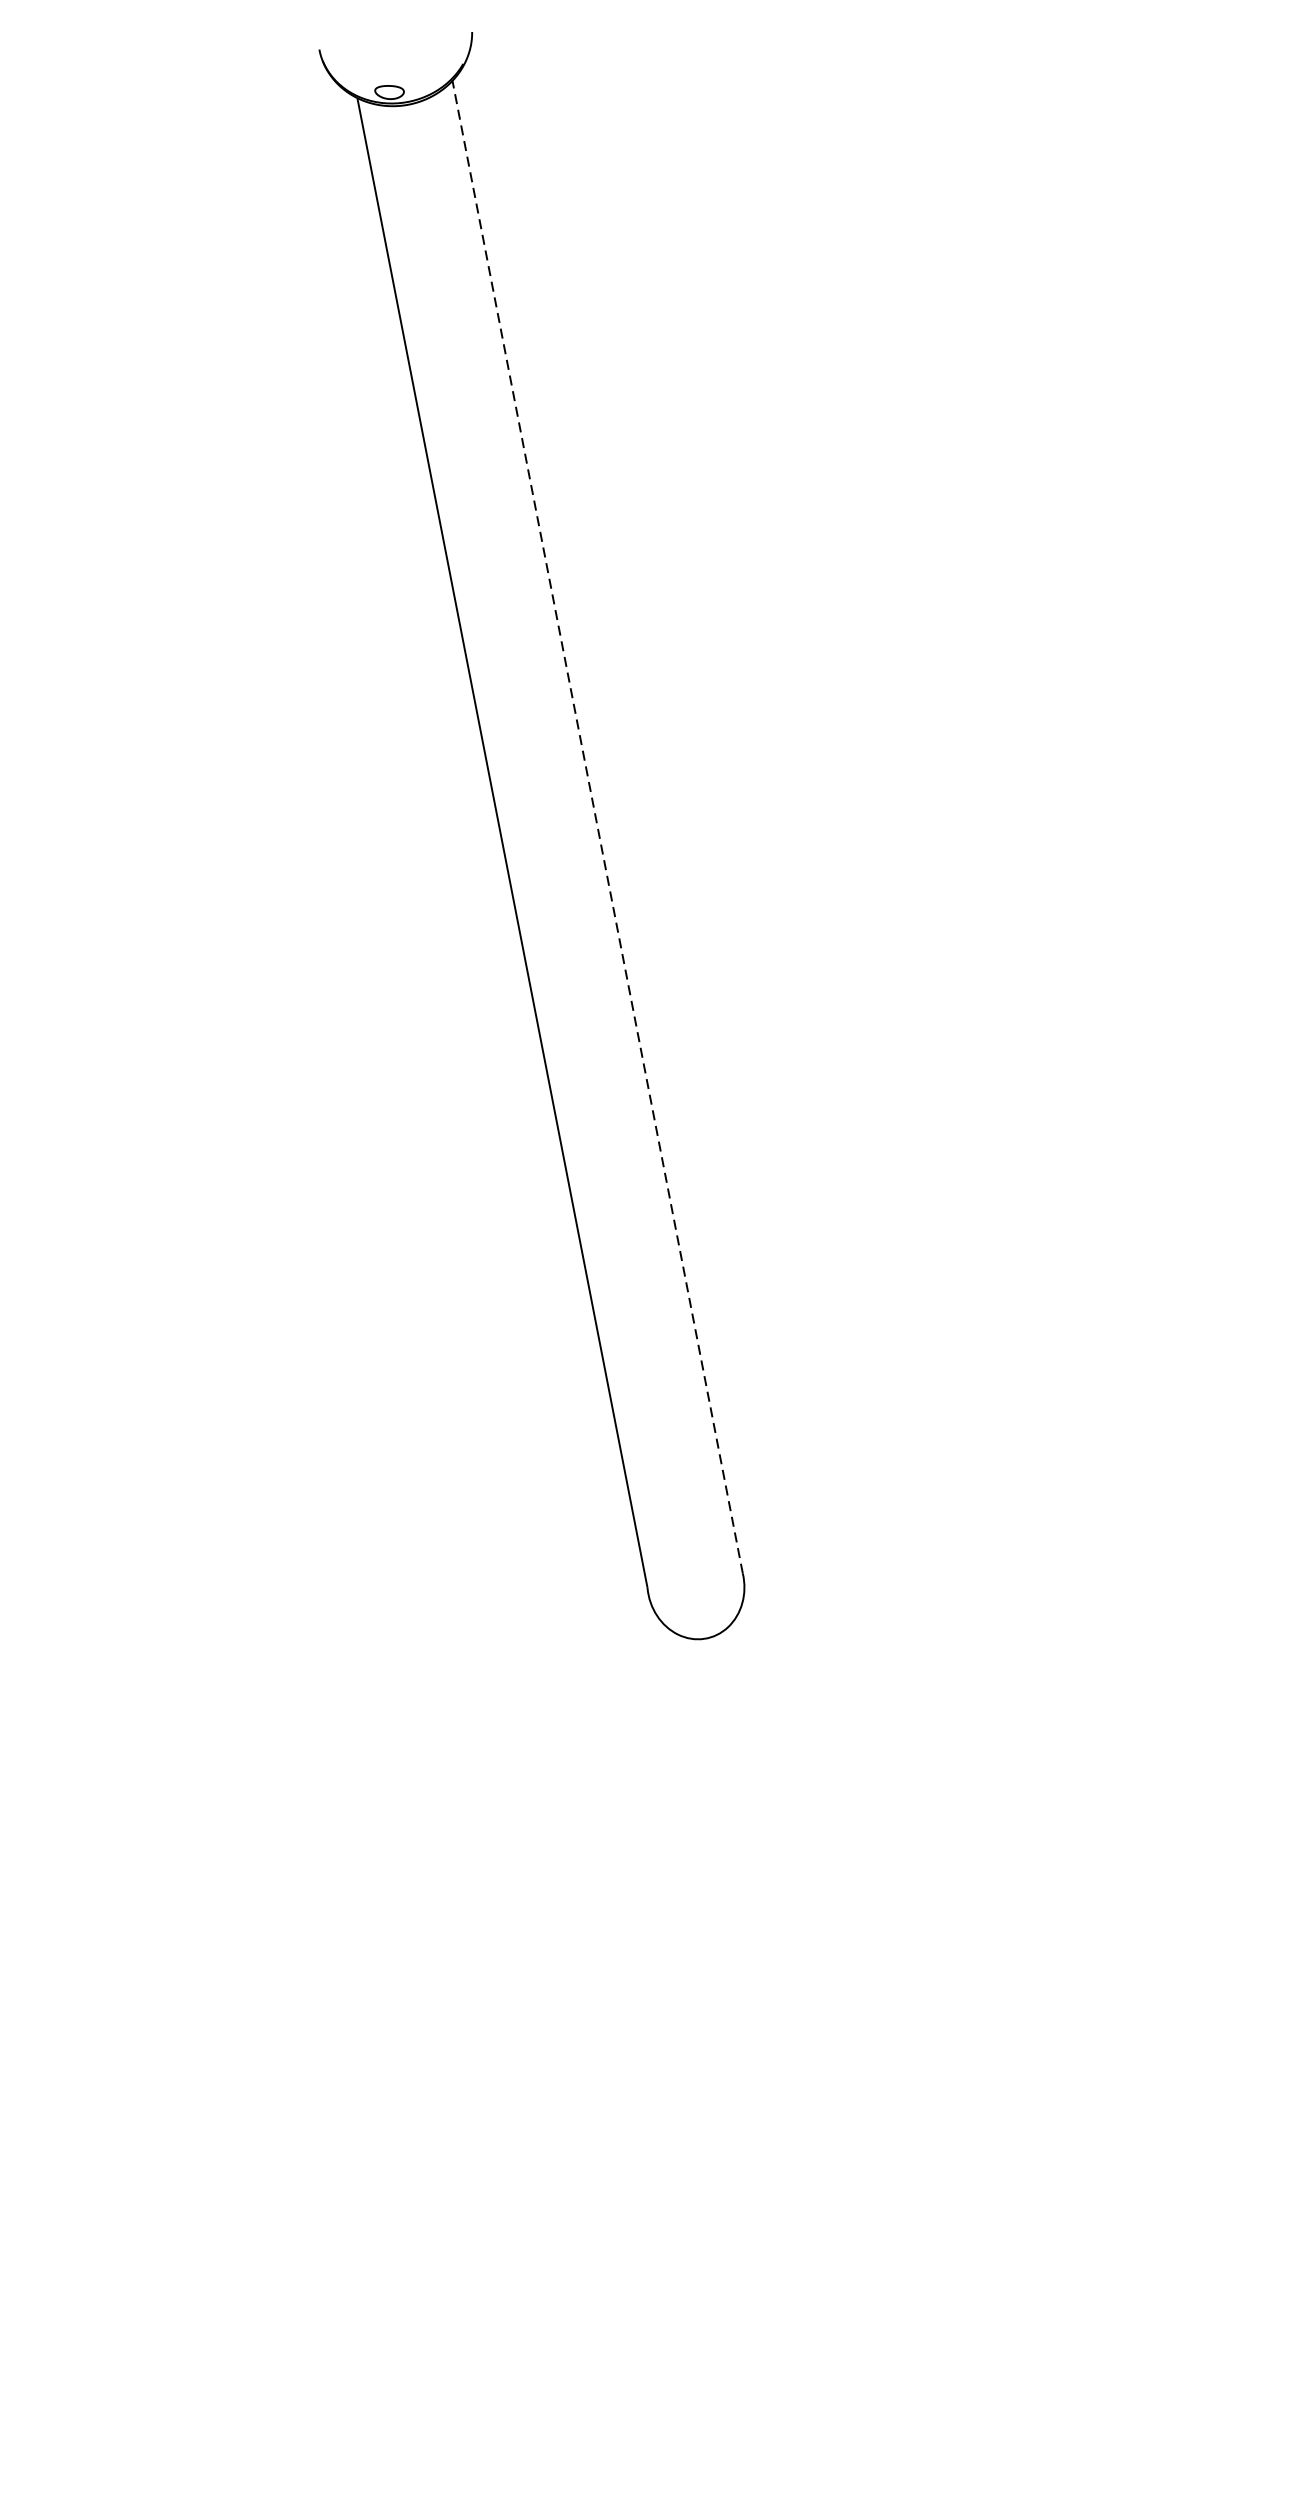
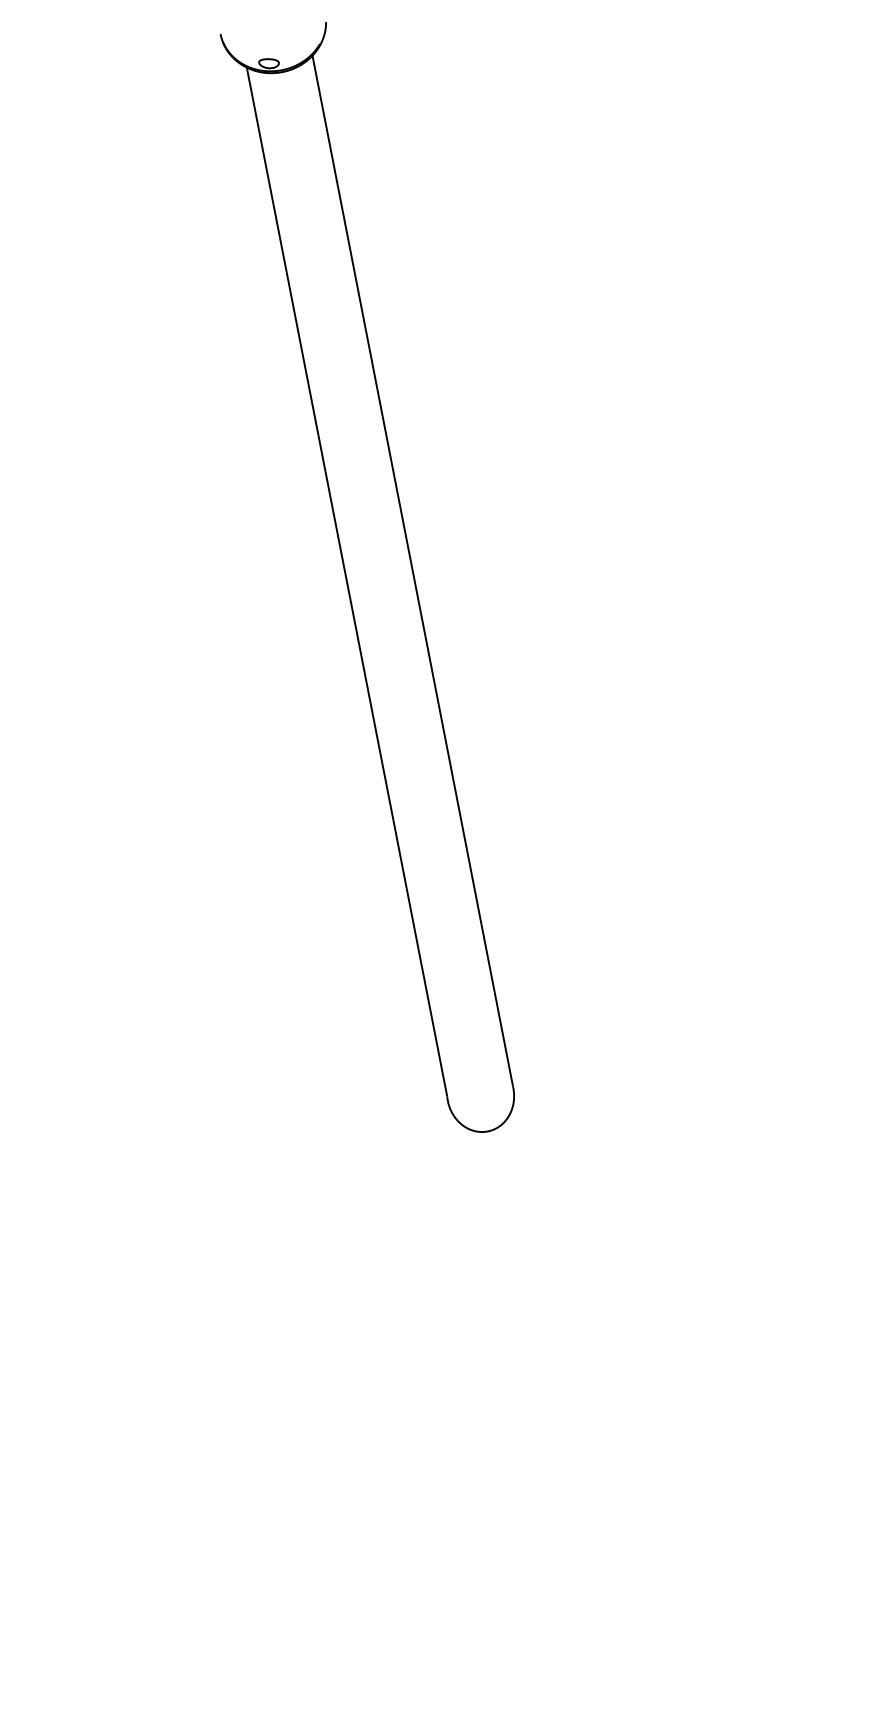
line: (597, 826) -> (412, 570), dashed -> solid

